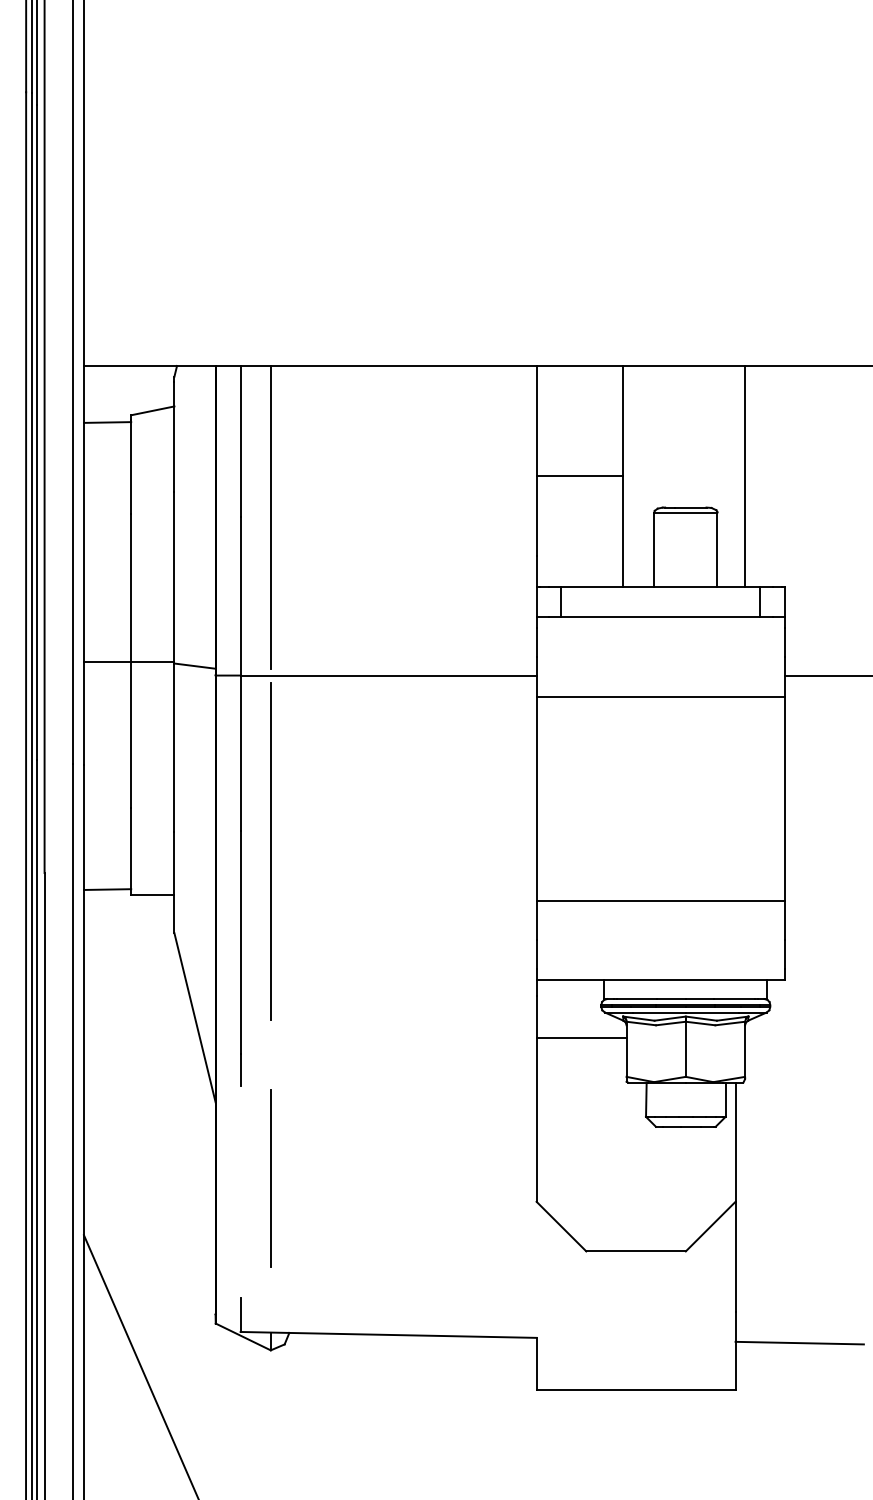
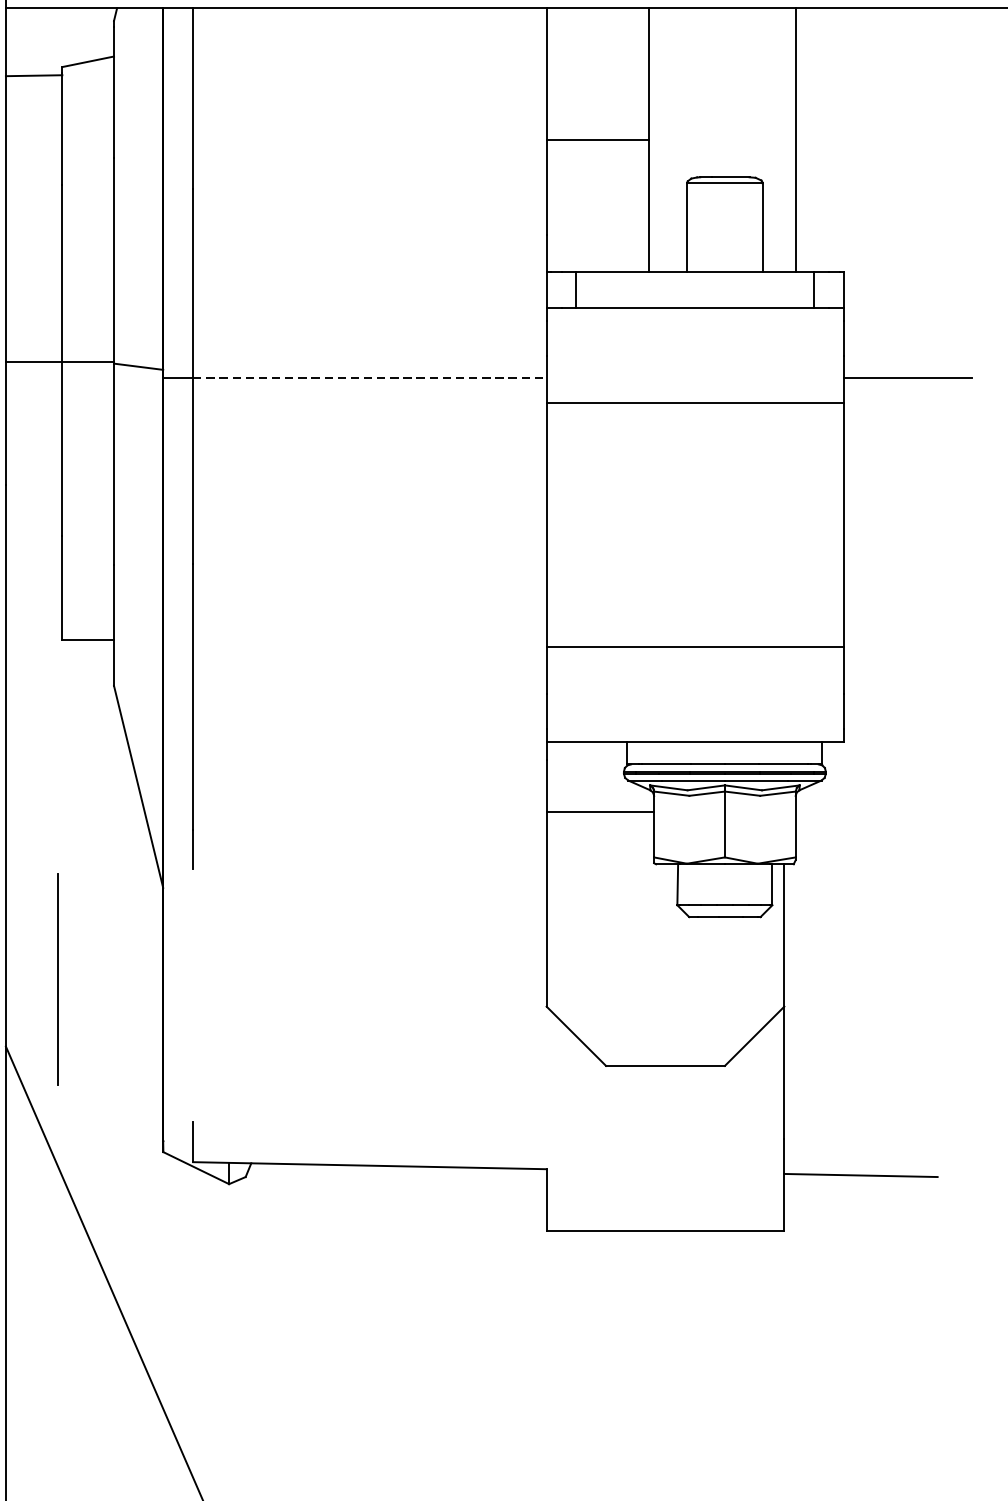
line: (270, 516) -> (228, 187), removed
line: (388, 675) -> (369, 377), solid -> dashed
line: (270, 851) -> (228, 588), removed
line: (107, 889) -> (34, 633), removed
line: (270, 1178) -> (57, 978), moved

